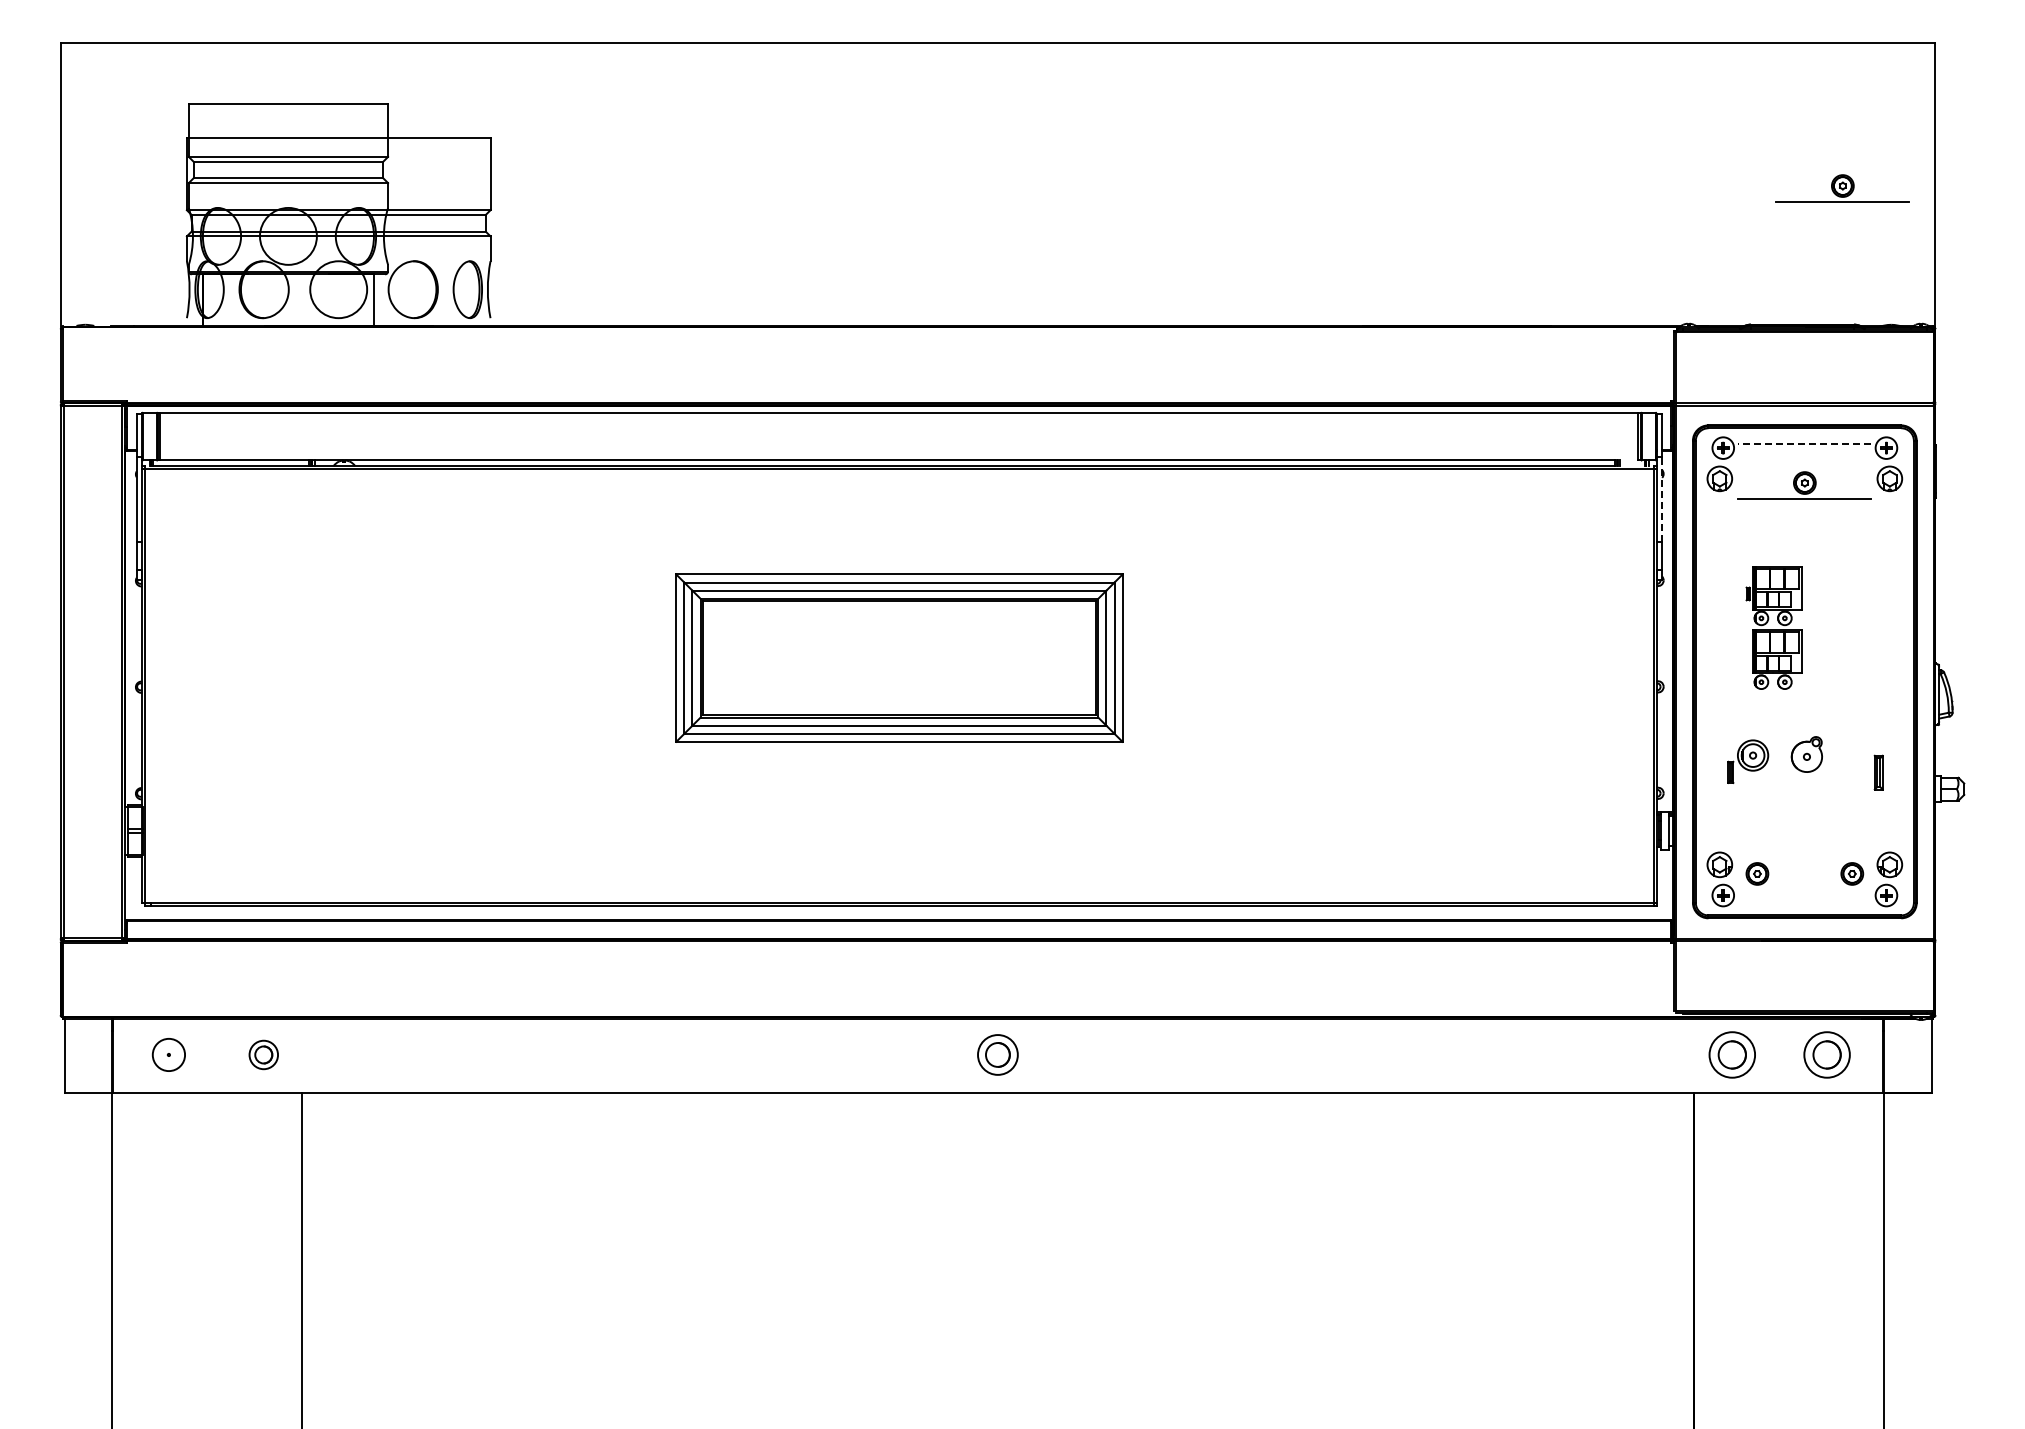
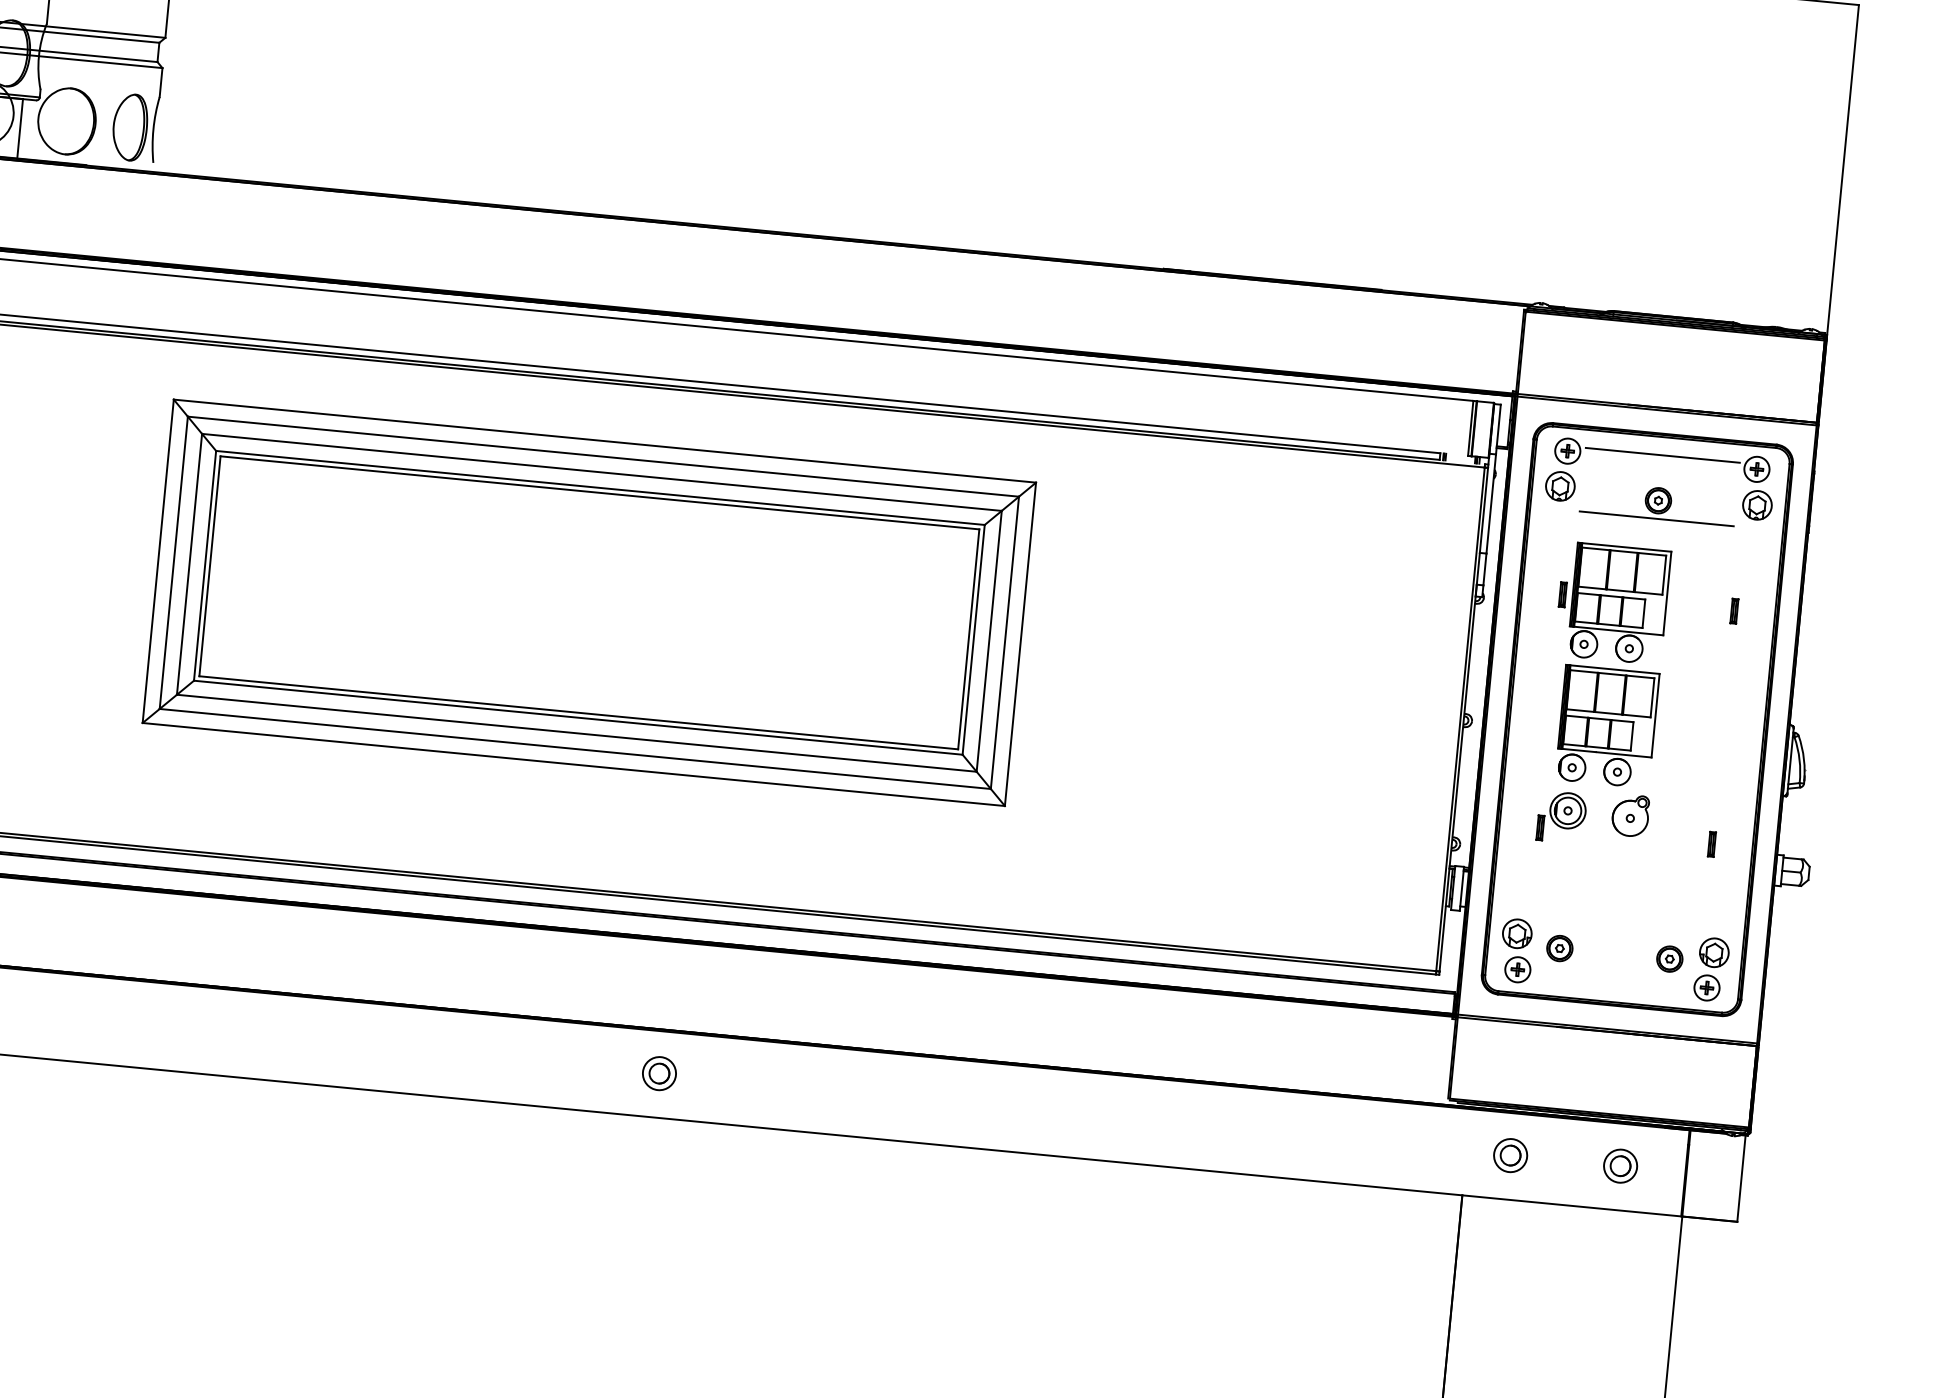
part: (1842, 188) -> (1734, 163), removed
line: (1804, 443) -> (1662, 454), dashed -> solid
line: (1662, 499) -> (1491, 503), dashed -> solid
part: (1878, 570) -> (1734, 610), added
part: (1773, 627) -> (1606, 664), size x1.67
part: (899, 657) -> (589, 601), size x1.67
part: (1878, 771) -> (1711, 843), size x0.62
part: (998, 1054) -> (660, 1073), size x0.71
part: (1732, 1054) -> (1510, 1155), size x0.62
part: (1827, 1054) -> (1620, 1165), size x0.62

